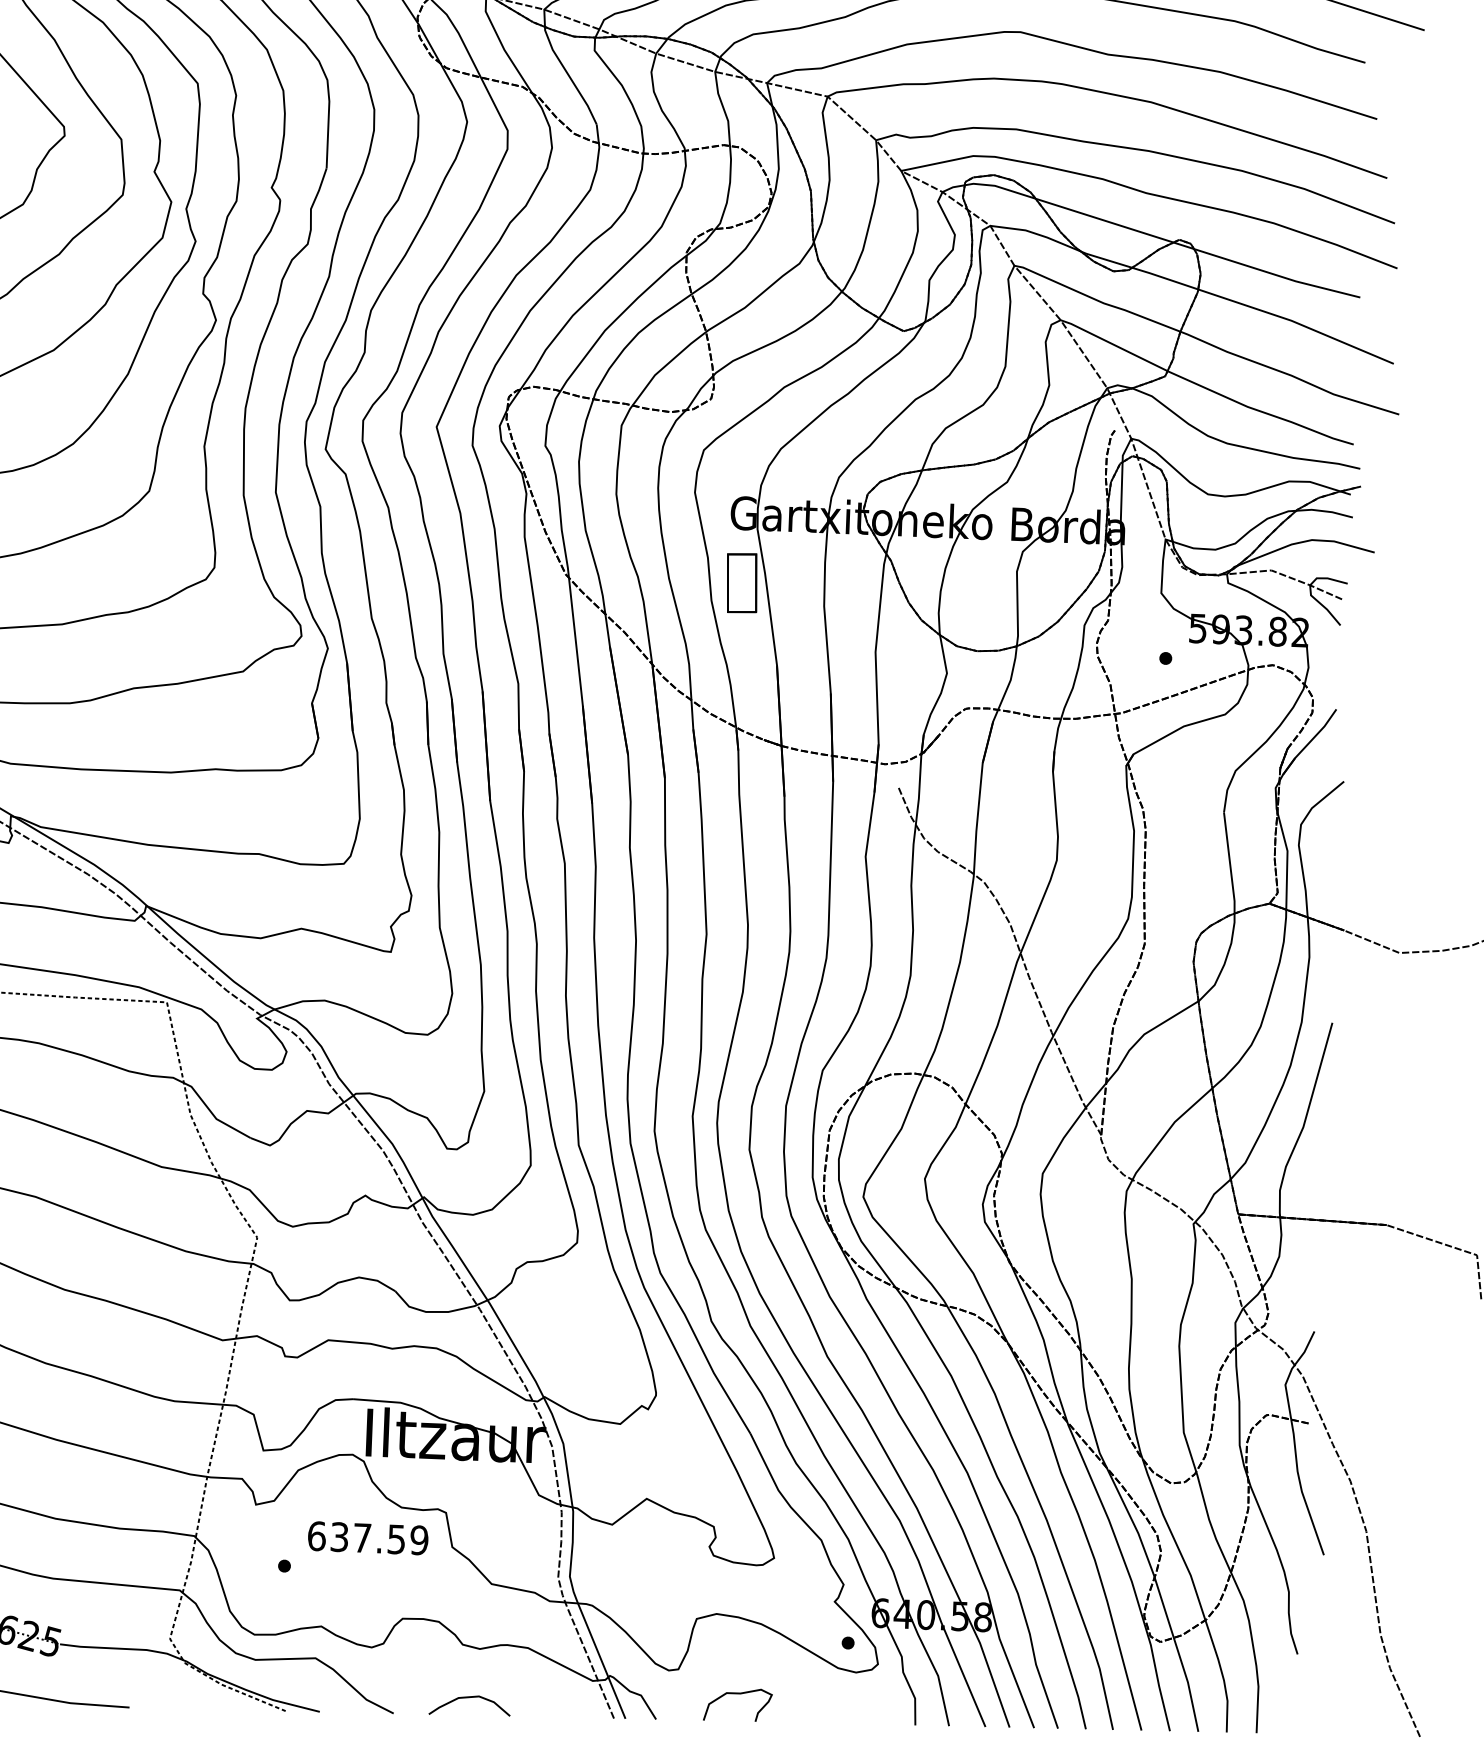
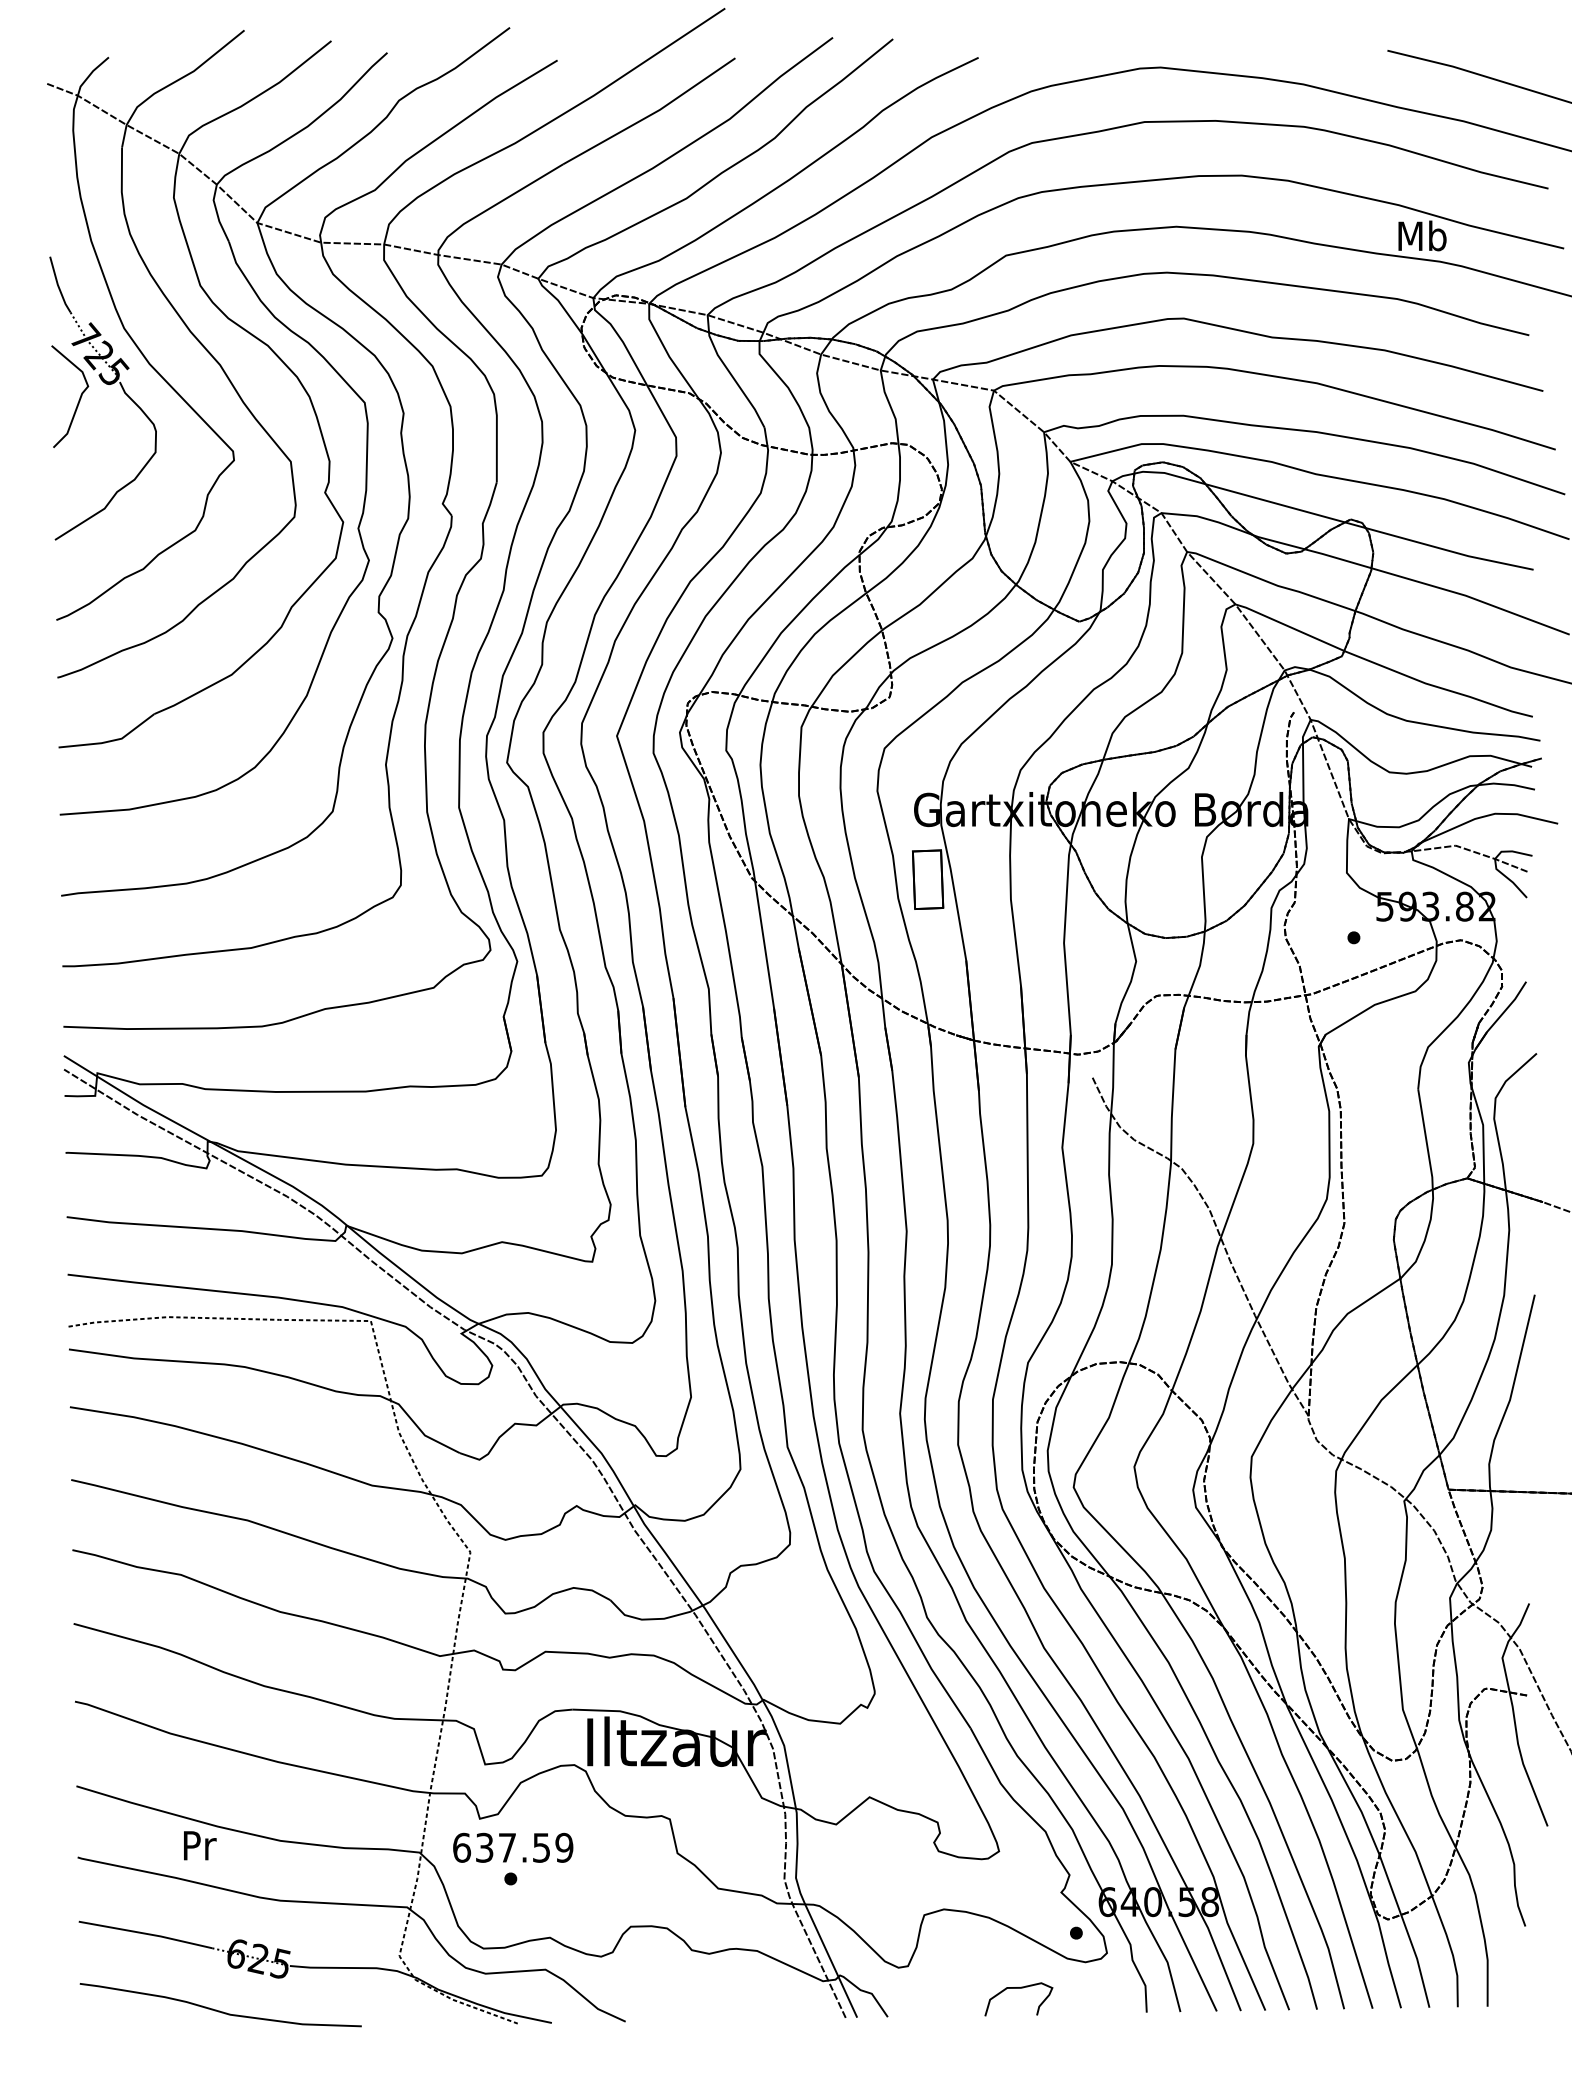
text: (368, 1537) -> (513, 1847), moved
curve: (737, 1694) -> (1018, 1988), moved
curve: (470, 1698) -> (701, 2003), removed

